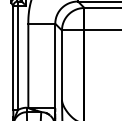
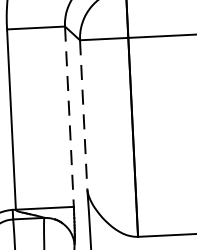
line: (61, 65) -> (82, 115), solid -> dashed
line: (55, 66) -> (69, 118), solid -> dashed

